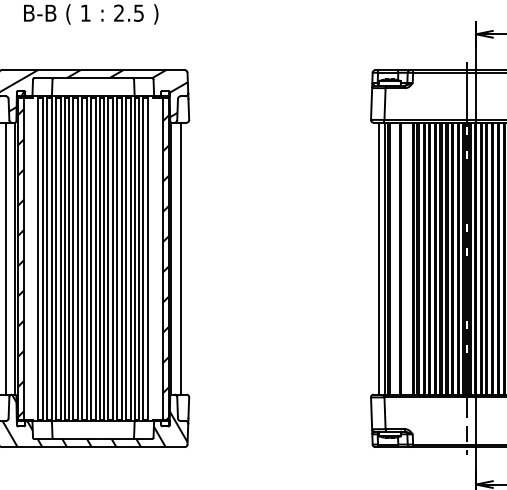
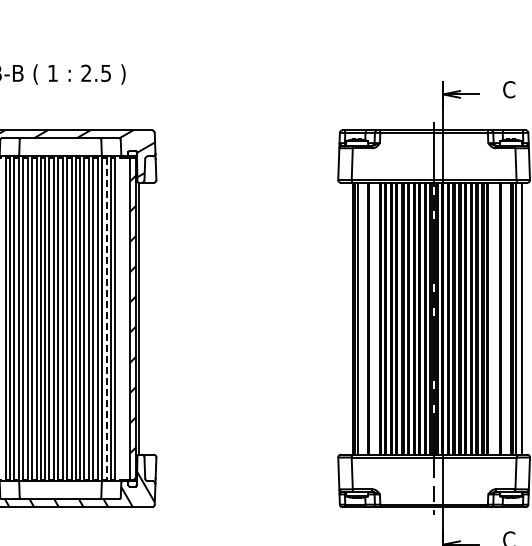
line: (139, 258) -> (106, 318), solid -> dashed
line: (181, 258) -> (148, 318), removed
line: (379, 258) -> (346, 318), removed

